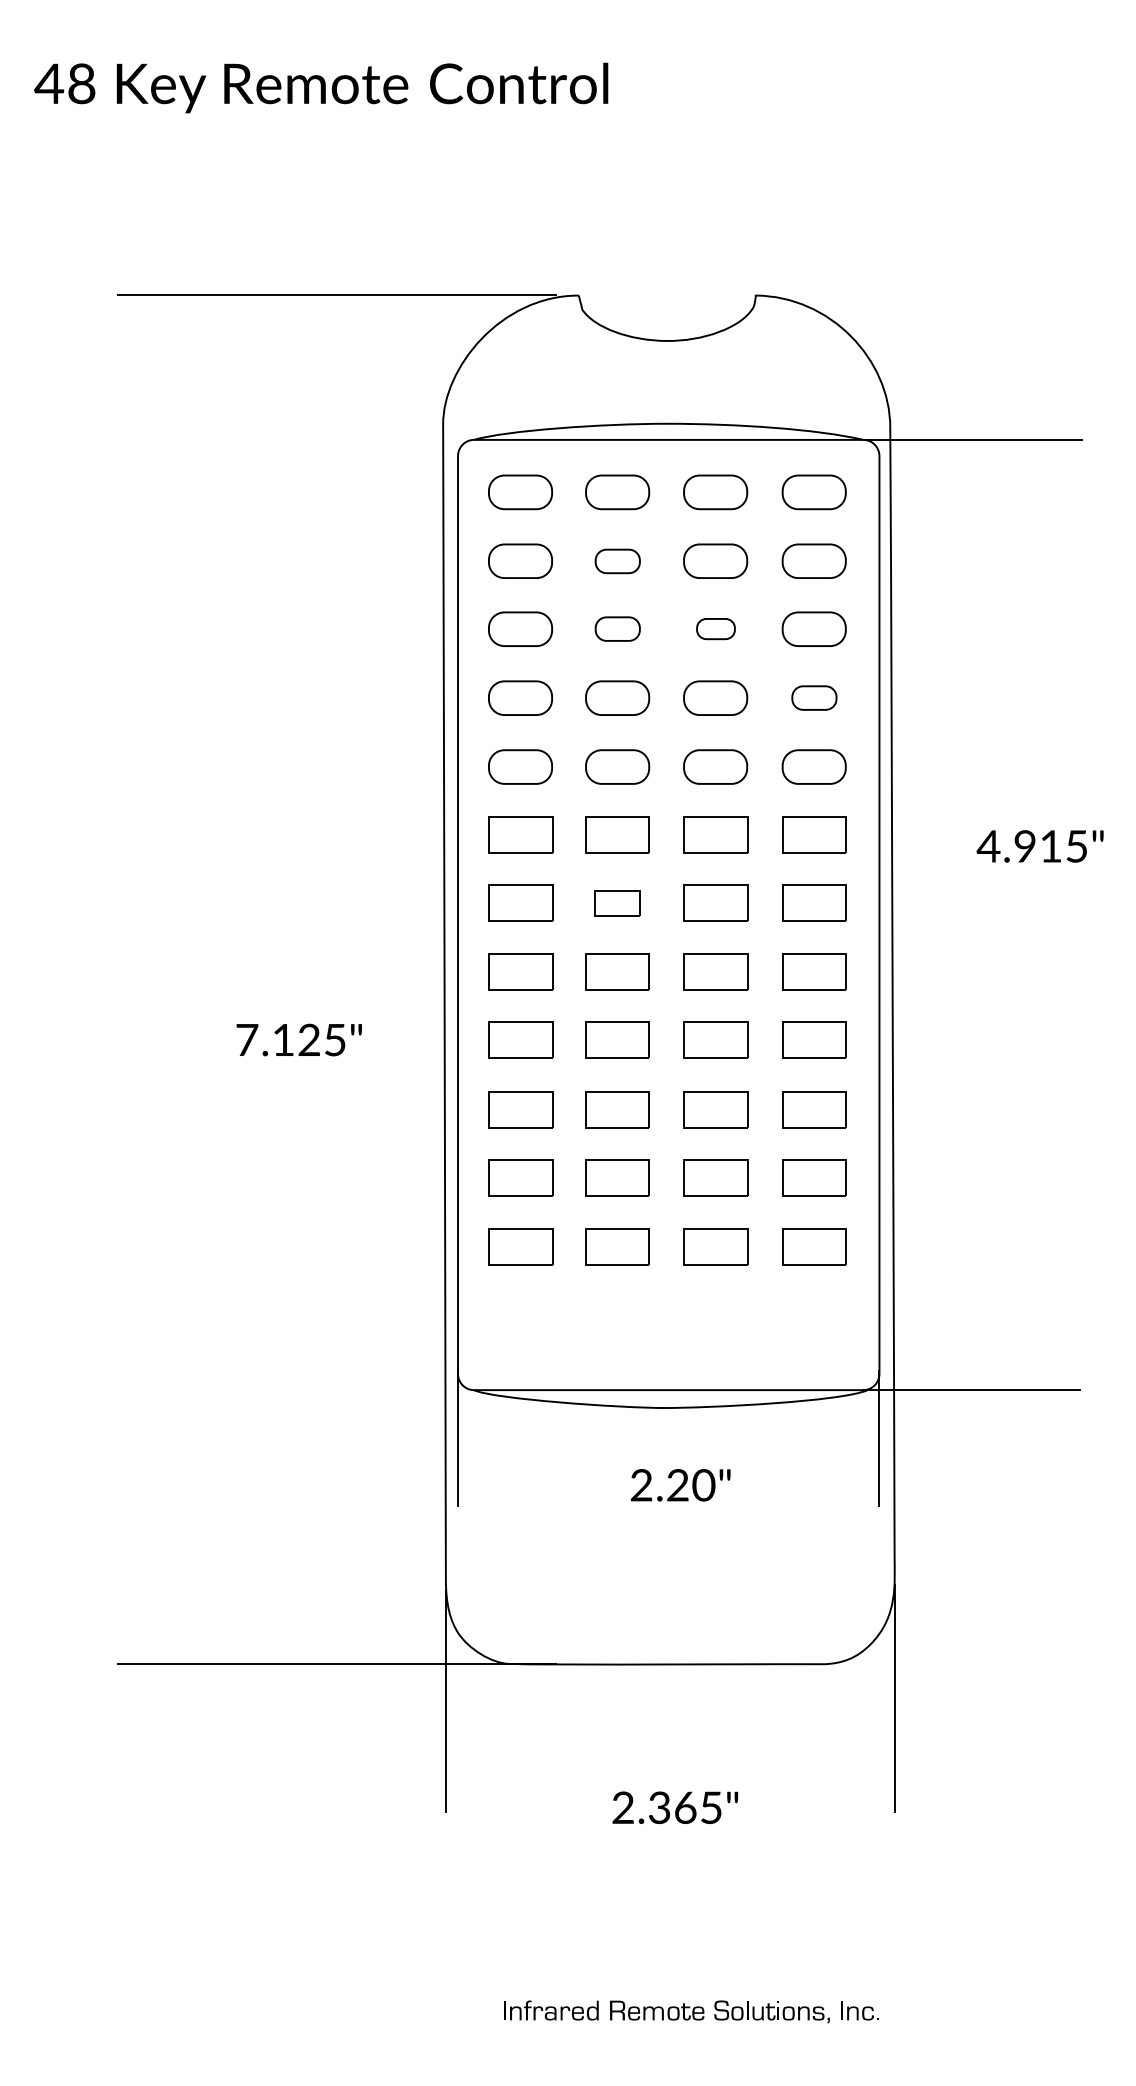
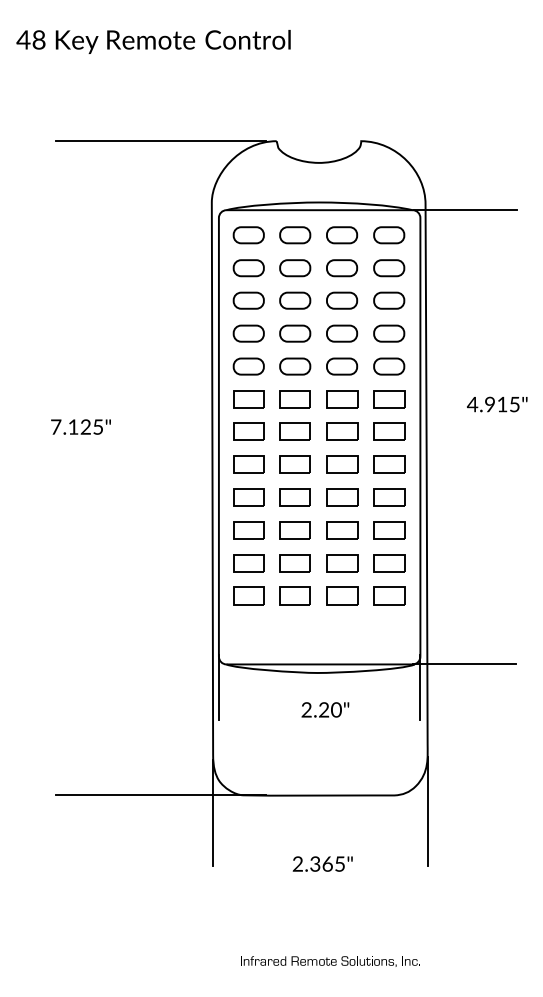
part: (618, 561) -> (295, 268), size x1.43
part: (618, 628) -> (295, 300), size x1.43
part: (716, 628) -> (342, 300), size x1.67
part: (814, 697) -> (389, 333), size x1.43
part: (616, 902) -> (294, 431), size x1.43
text: (298, 1038) -> (80, 426), moved

